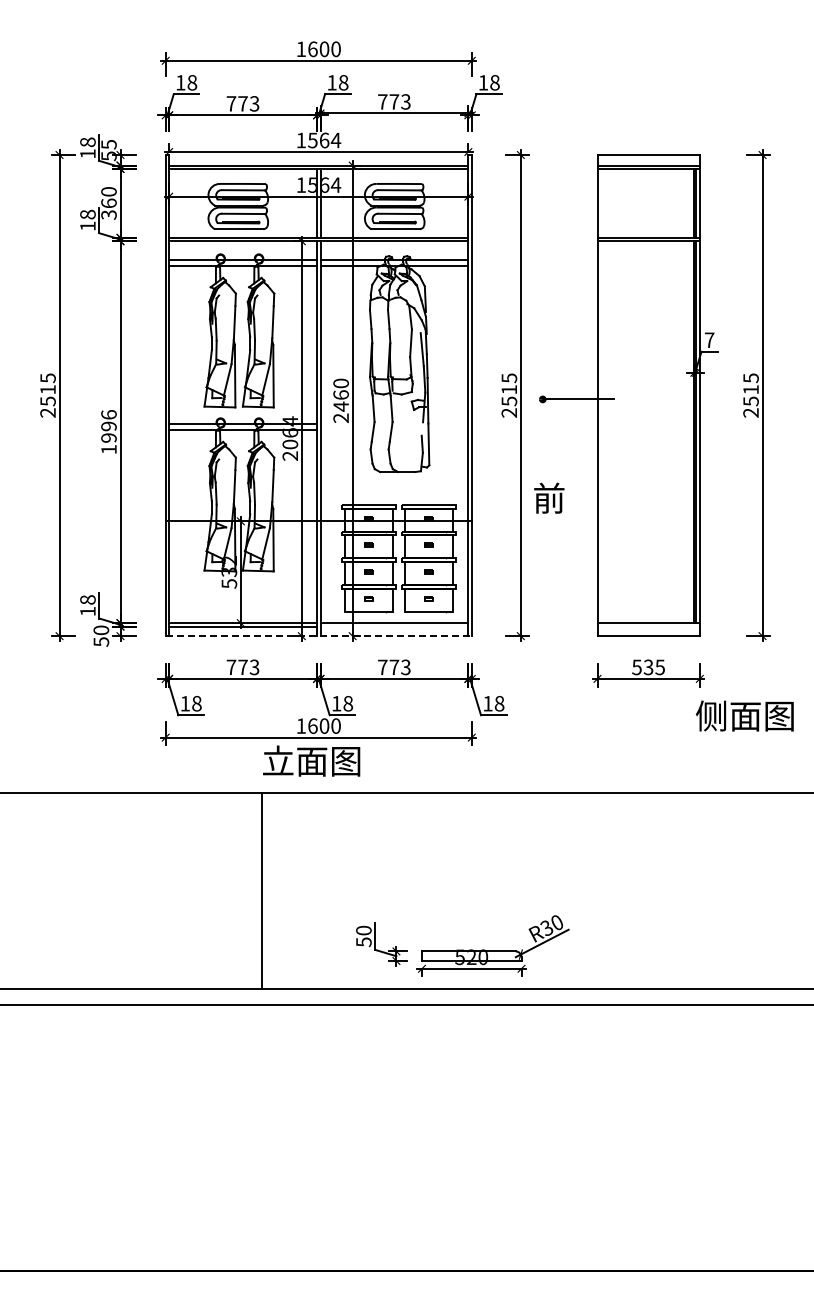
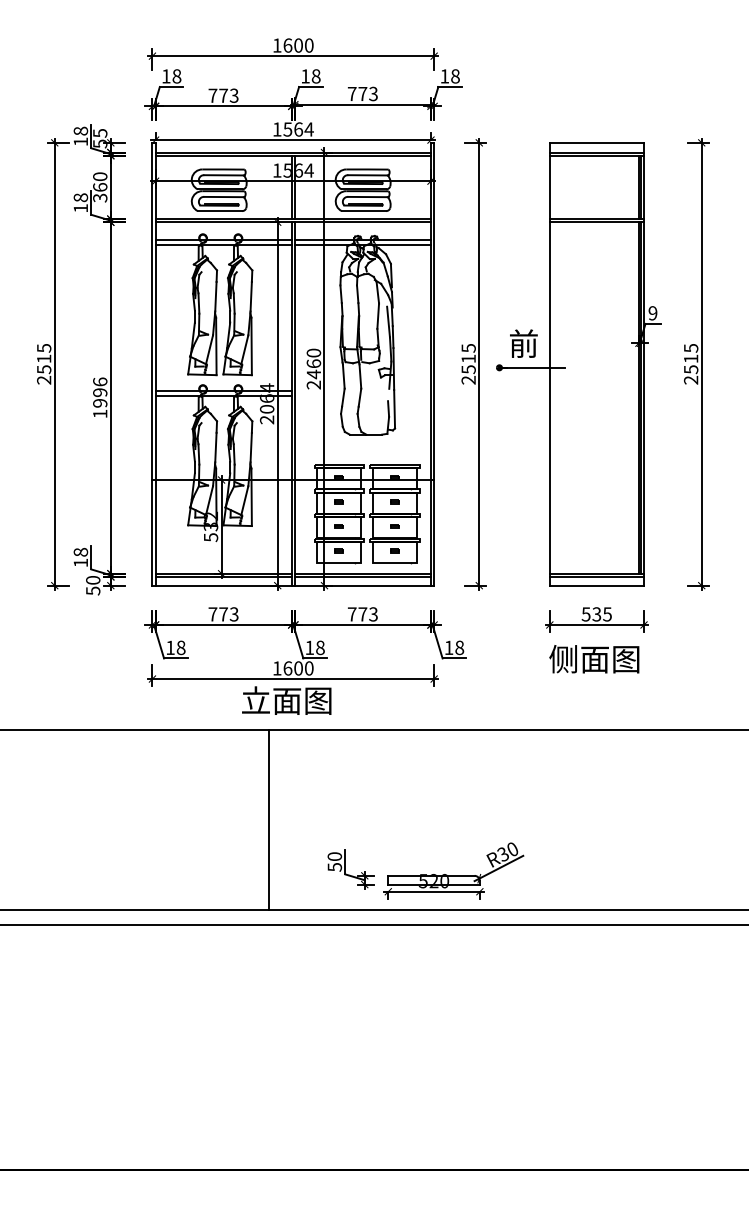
text: (709, 340) -> (652, 313), 7 -> 9
text: (549, 497) -> (524, 343), moved
line: (394, 626) -> (362, 576), added
line: (648, 626) -> (596, 576), added
line: (319, 636) -> (293, 585), dashed -> solid
text: (744, 715) -> (593, 658), moved
line: (262, 890) -> (269, 819), moved

